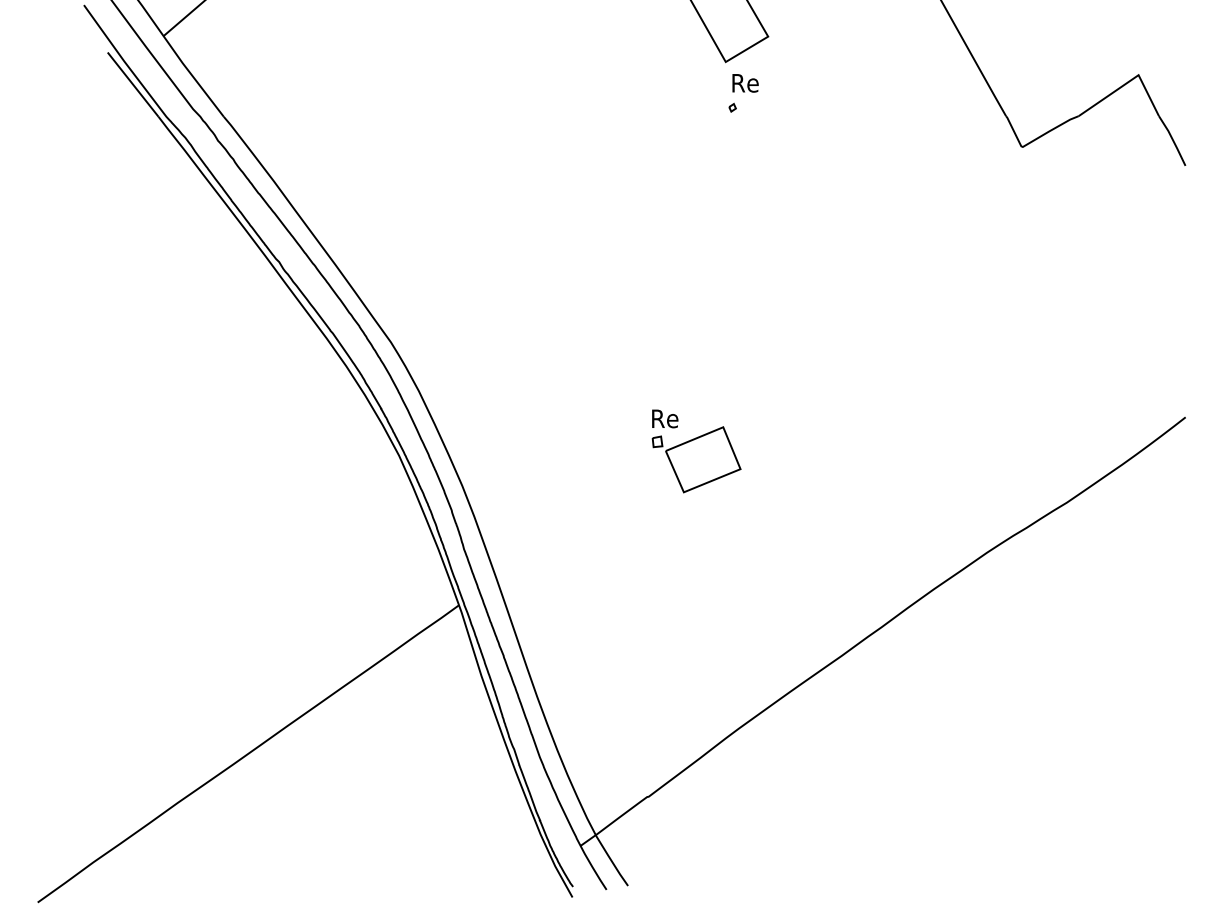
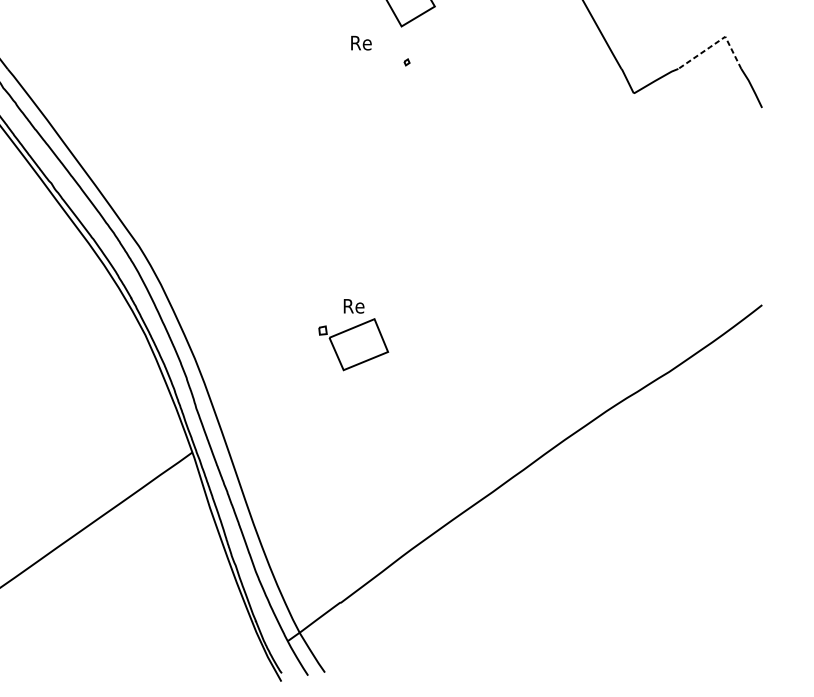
text: (745, 83) -> (361, 43), moved
line: (1127, 83) -> (716, 43), solid -> dashed
part: (696, 459) -> (353, 344), moved

